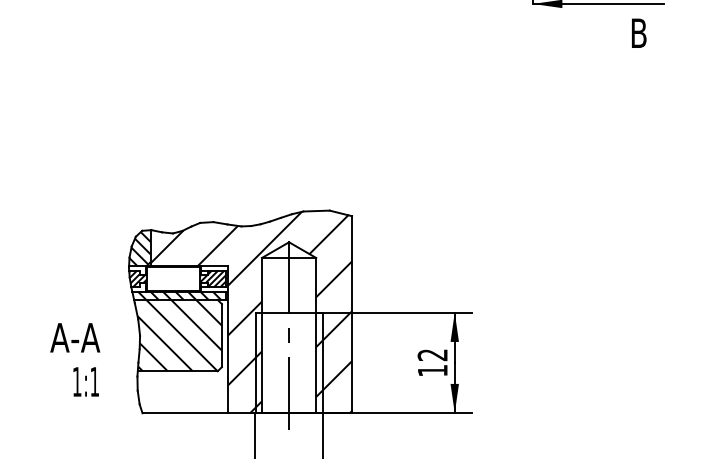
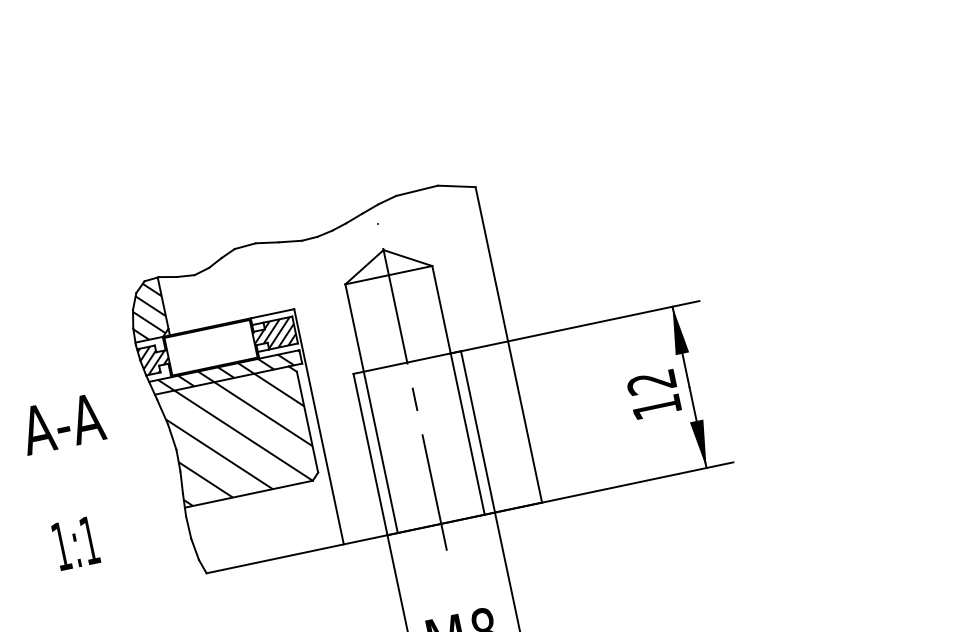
hatch: (251, 312) -> (347, 375), removed
text: (75, 337) -> (62, 423), moved
text: (85, 381) -> (74, 542), moved

